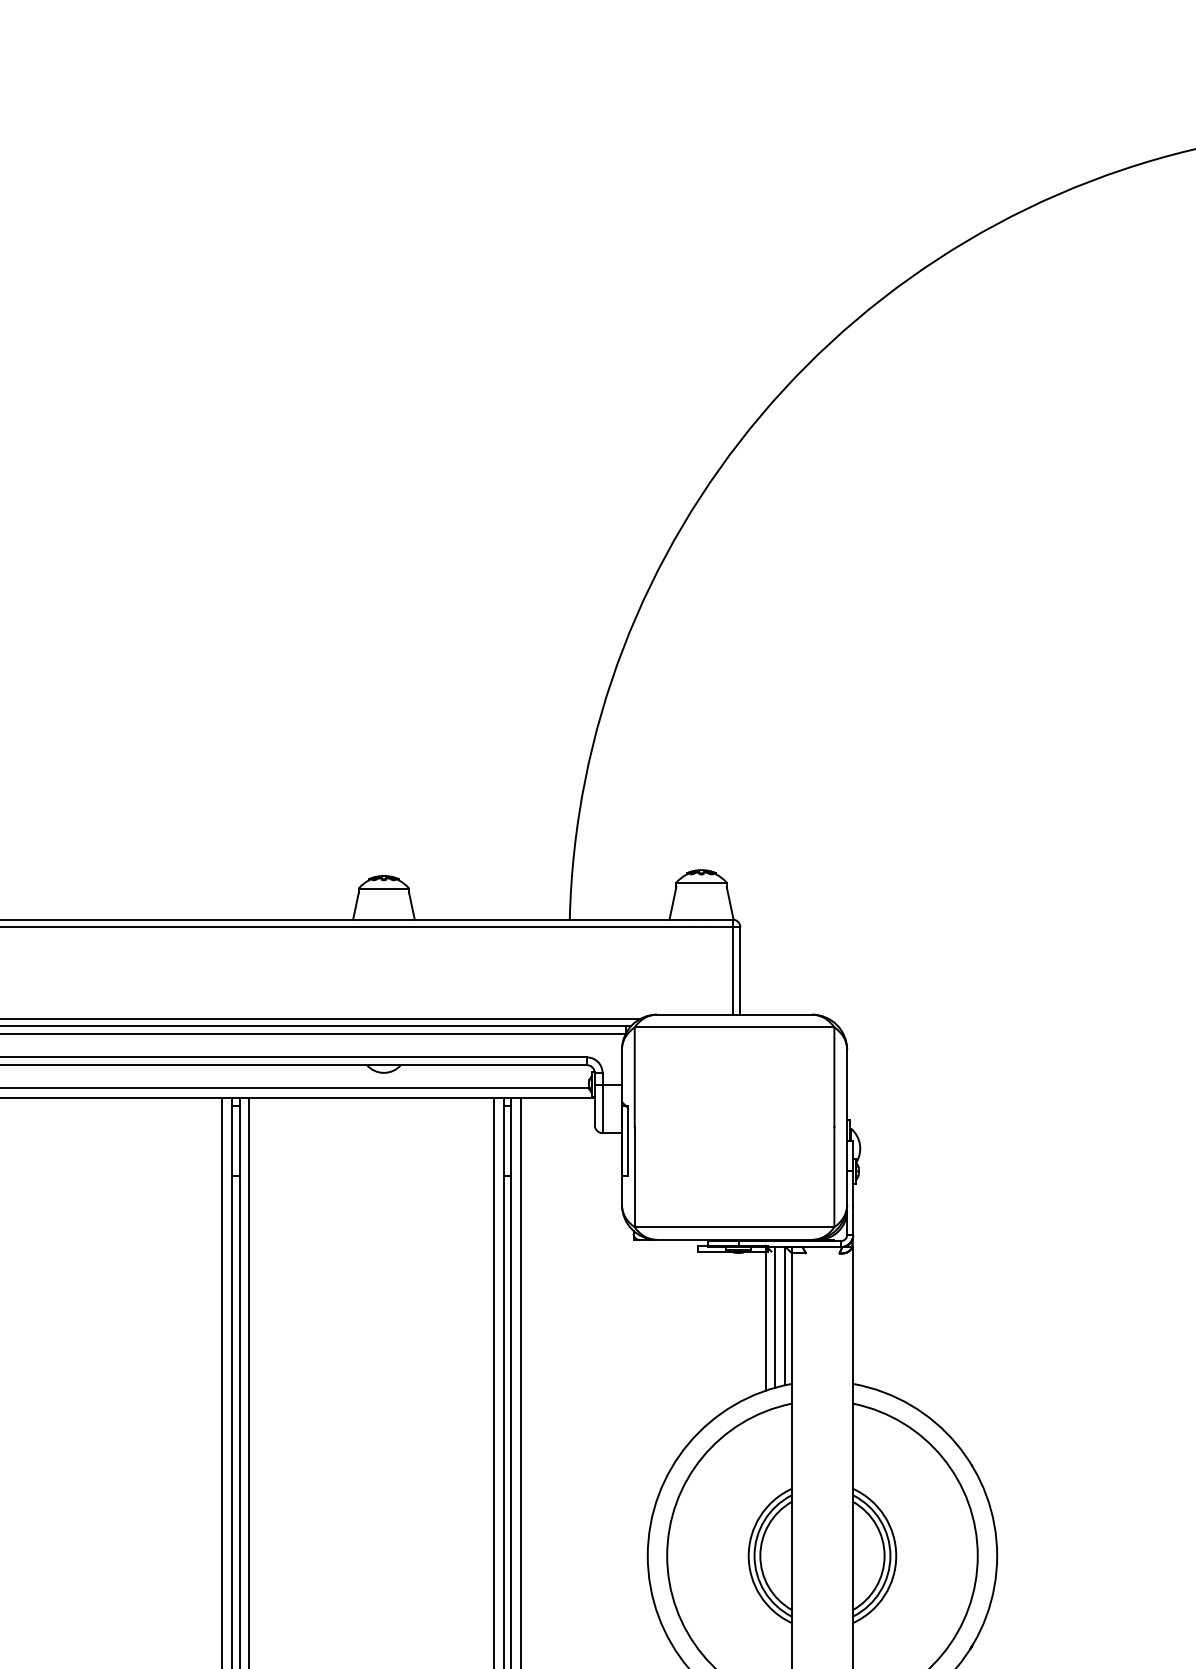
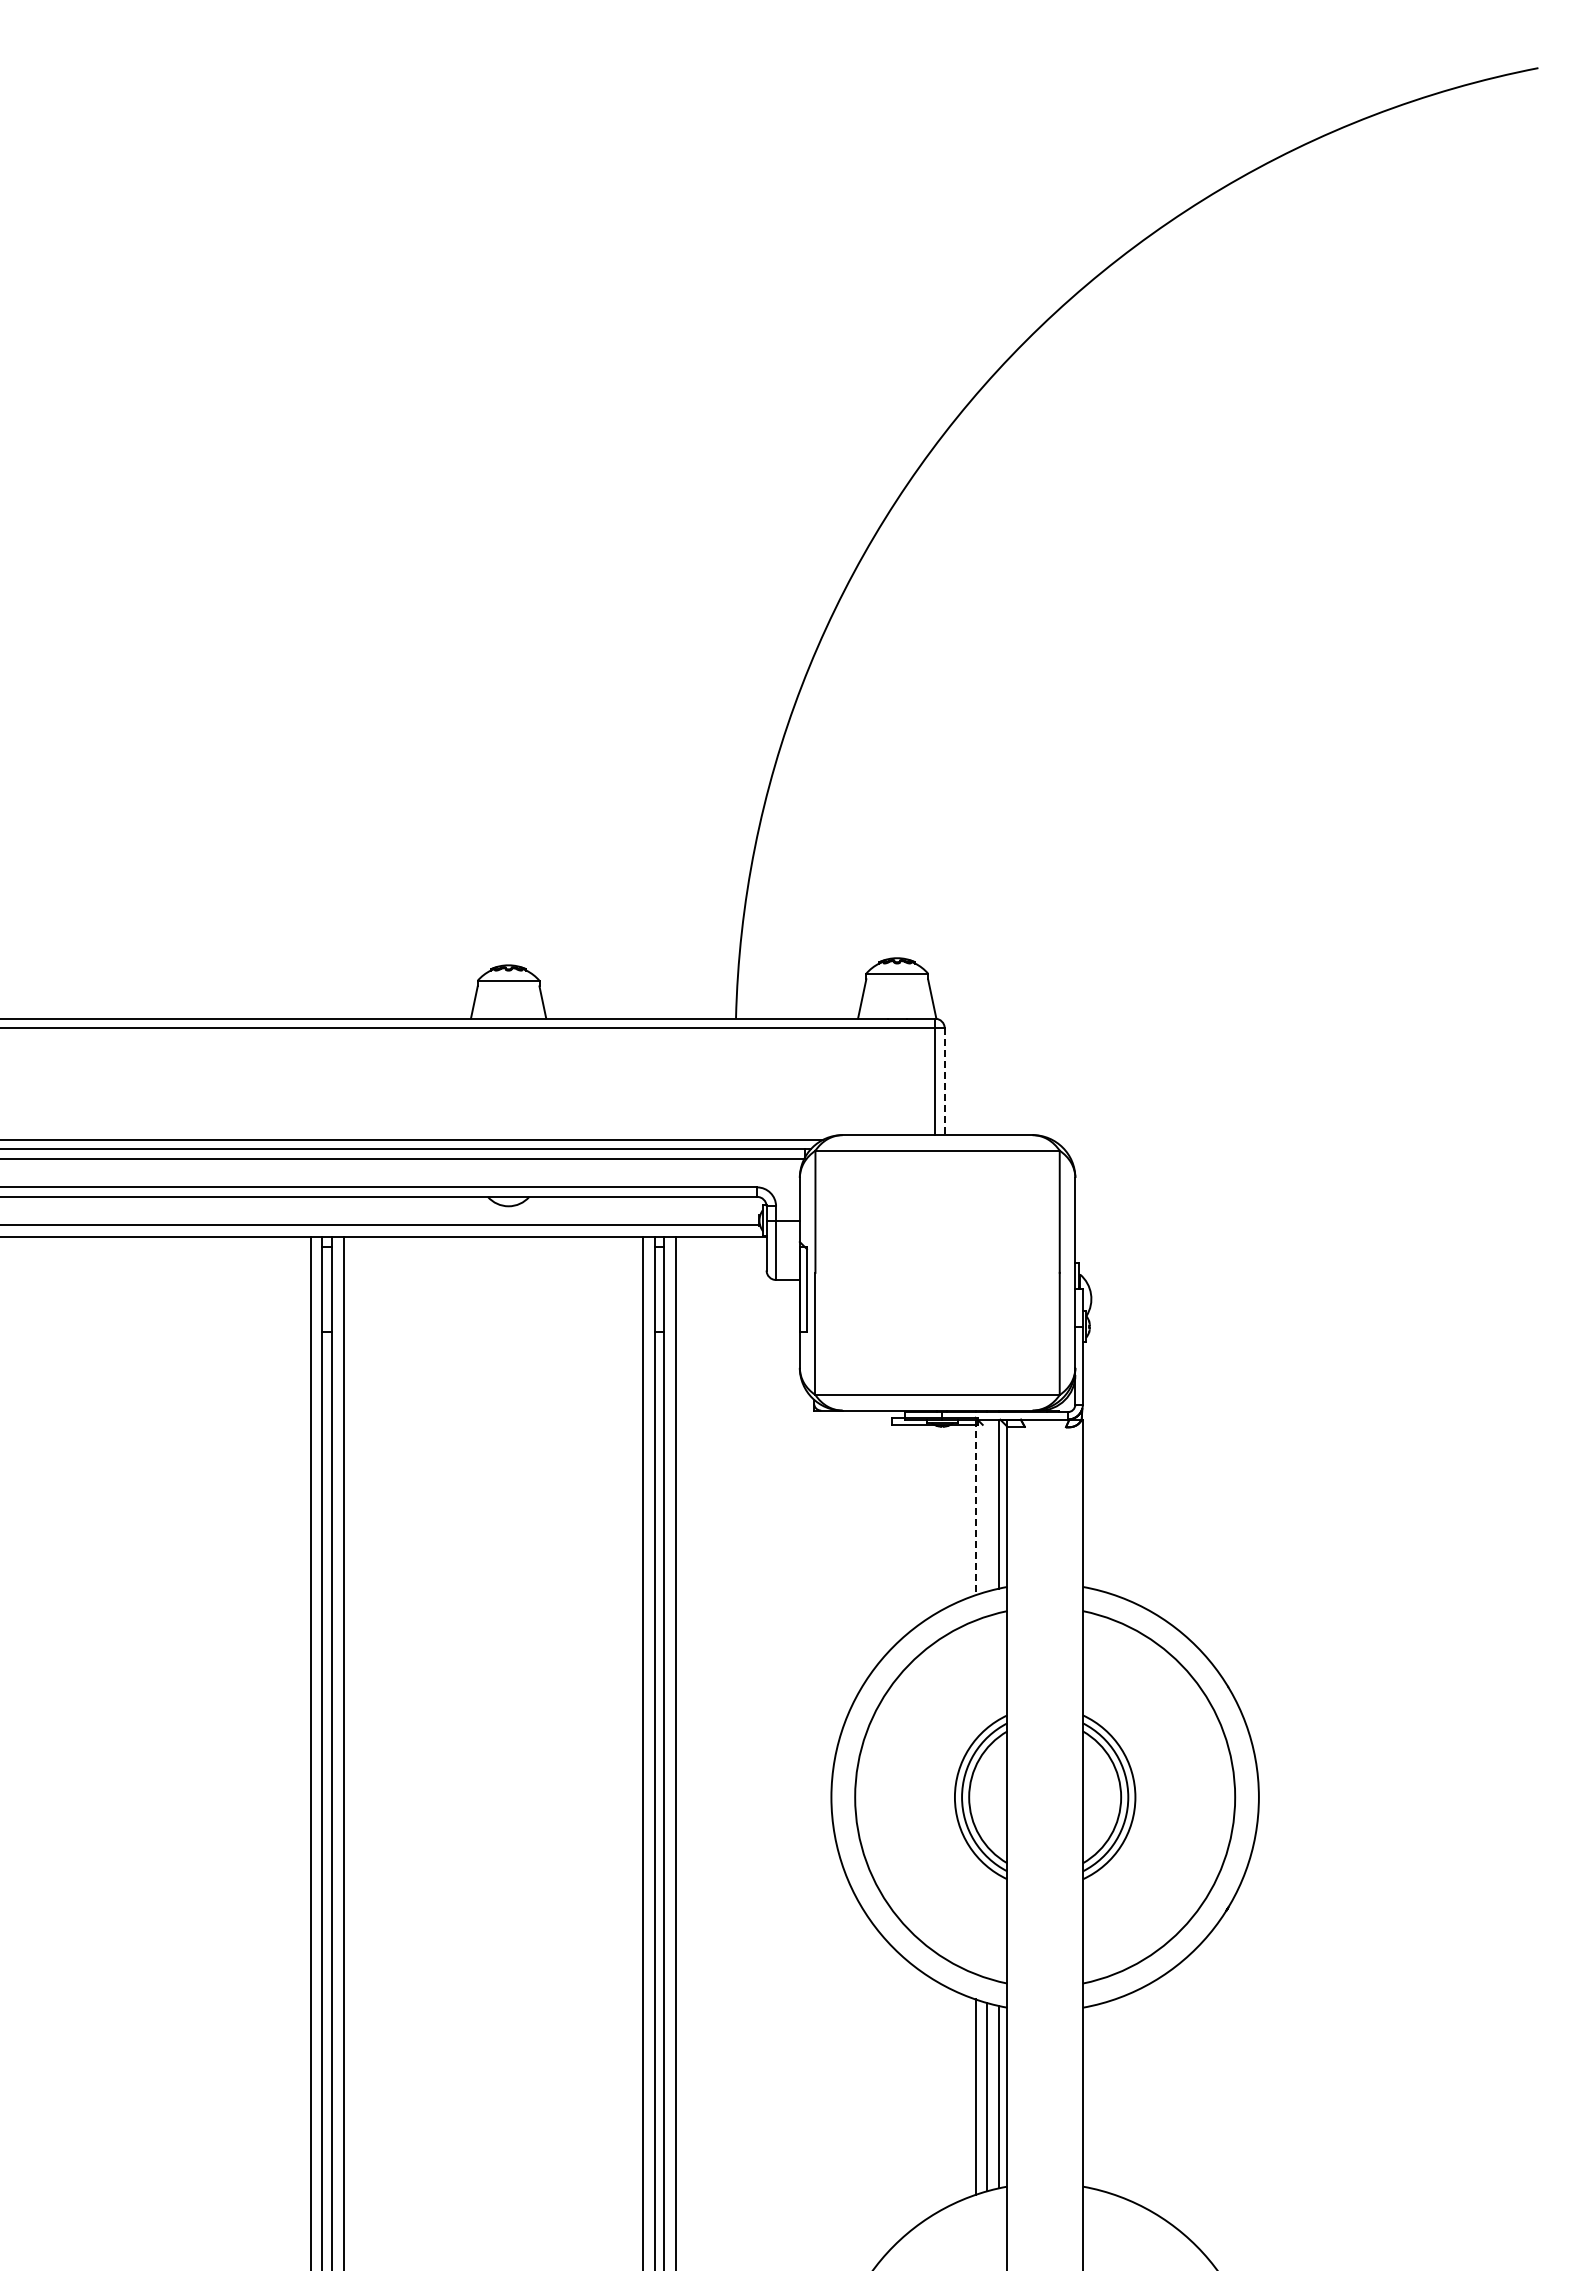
line: (740, 971) -> (944, 1082), solid -> dashed
line: (775, 1317) -> (987, 1505), removed
line: (765, 1319) -> (975, 1507), solid -> dashed

